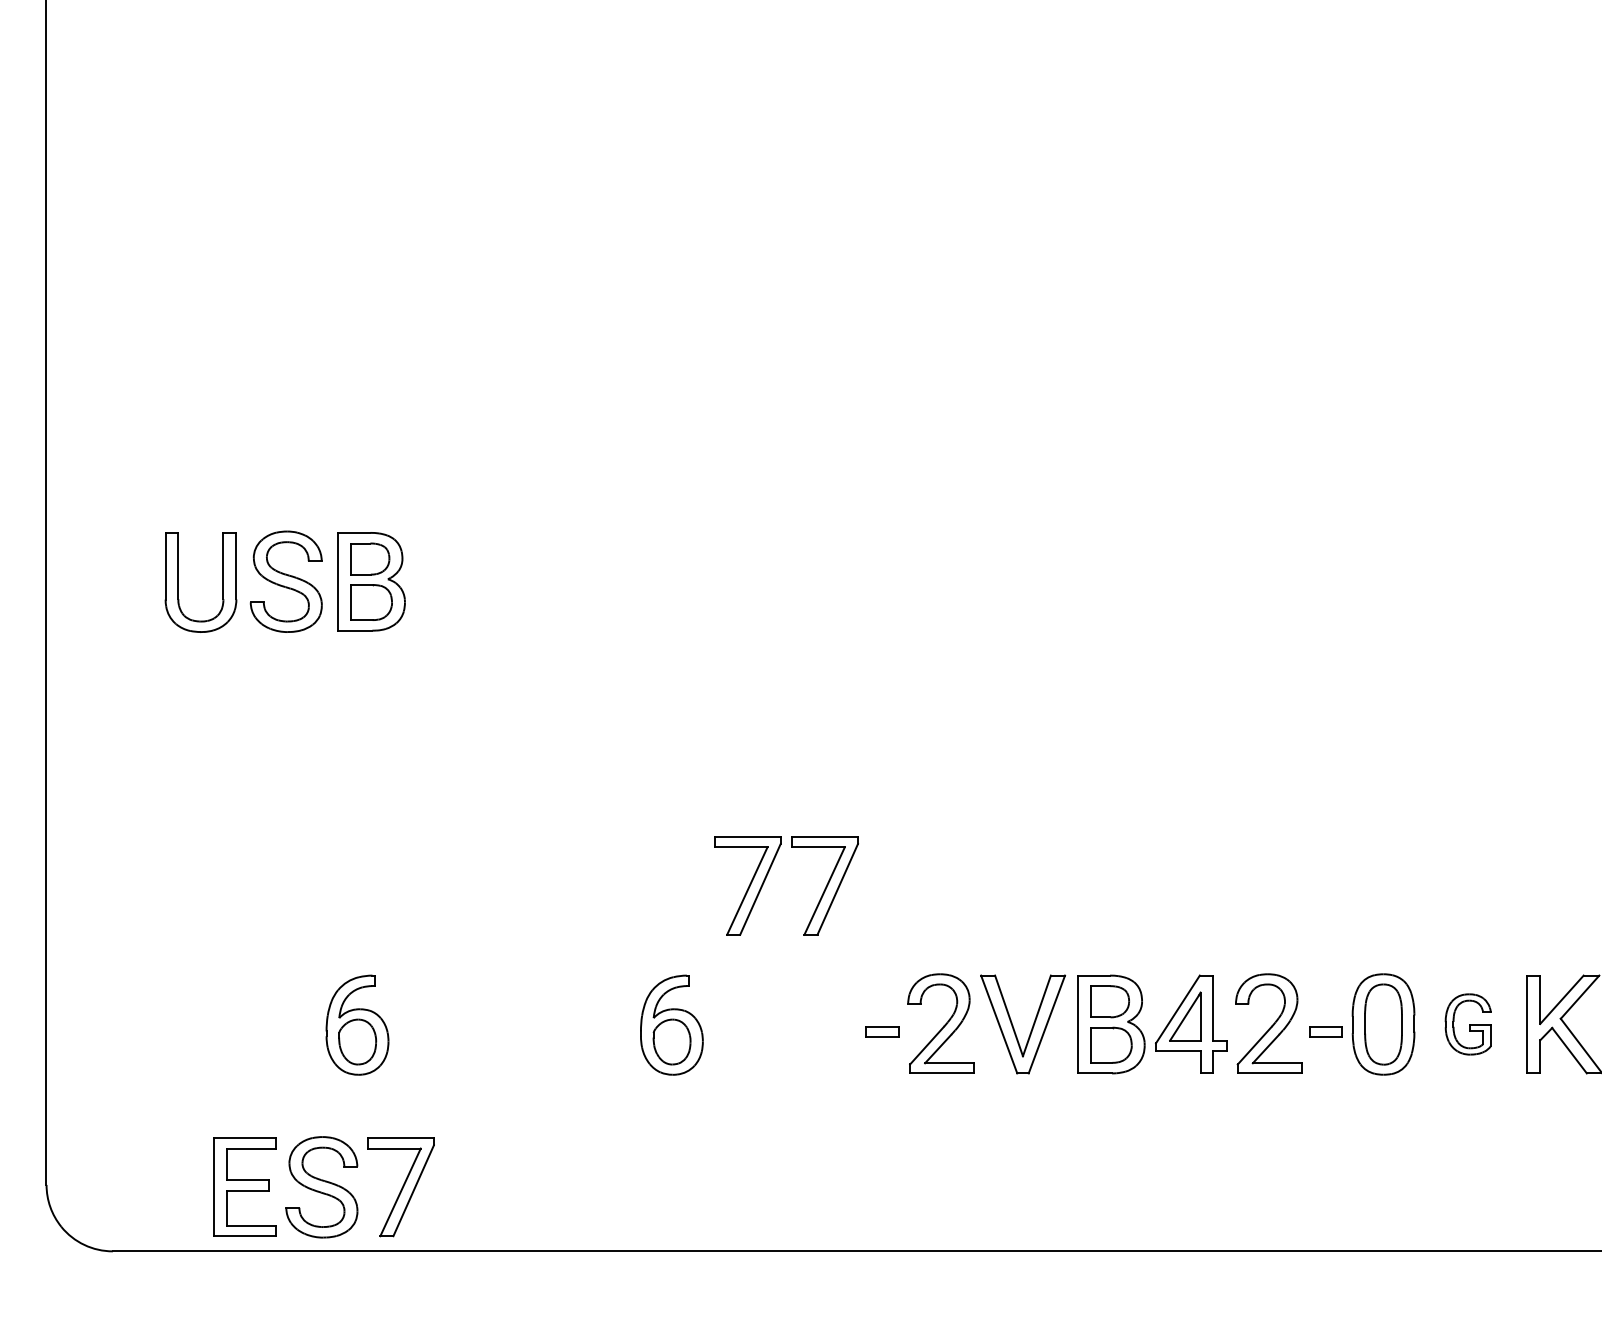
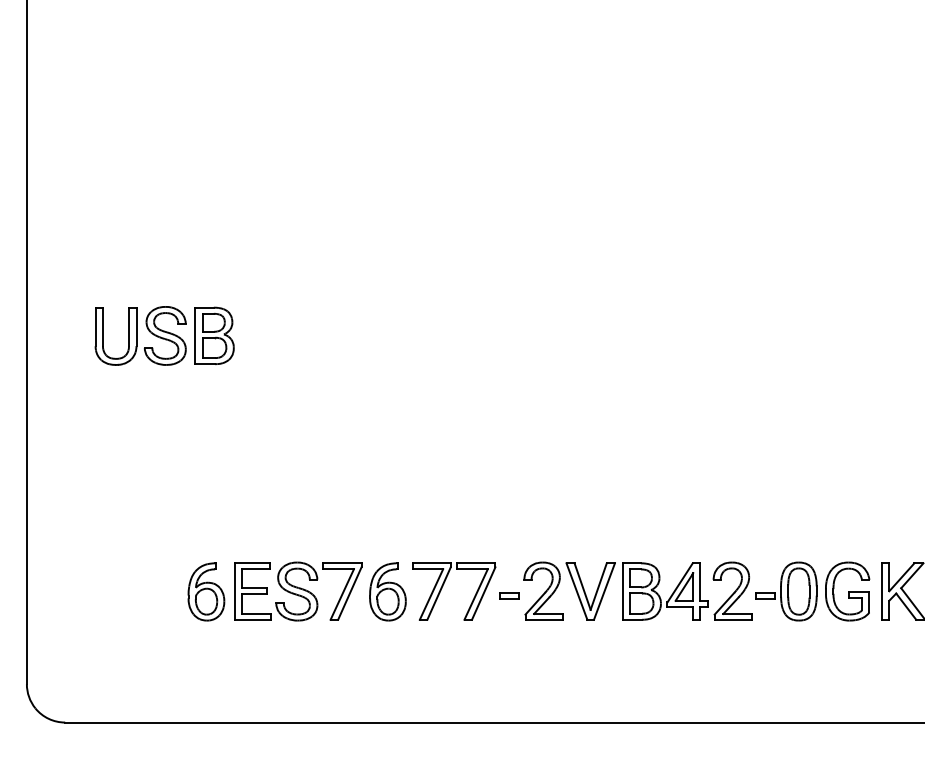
part: (768, 877) -> (443, 586), moved
part: (1467, 1024) -> (847, 591), size x1.67
part: (324, 1187) -> (298, 591), moved

